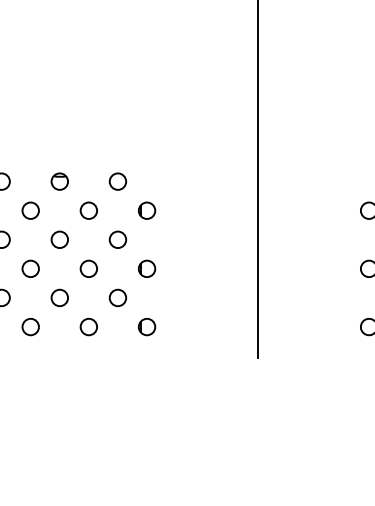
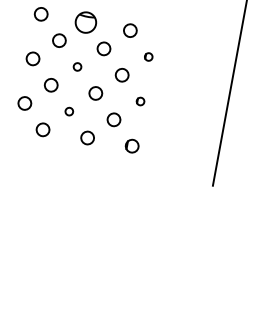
part: (59, 181) -> (85, 22), size x1.6
circle: (147, 210) -> (148, 56), size x0.6
circle: (59, 239) -> (77, 66), size x0.6
circle: (147, 268) -> (140, 101), size x0.6
circle: (59, 297) -> (69, 111), size x0.6

